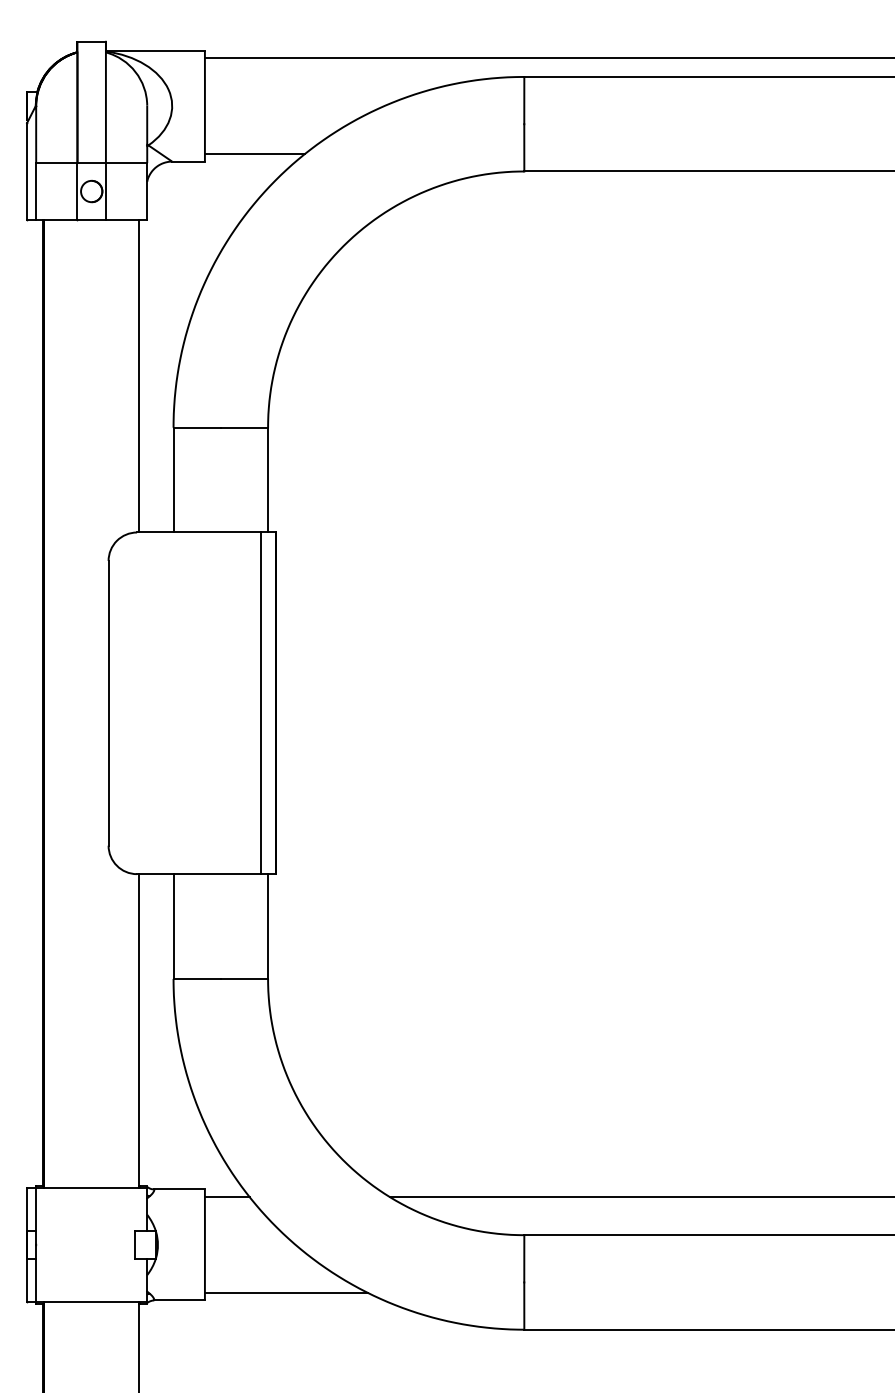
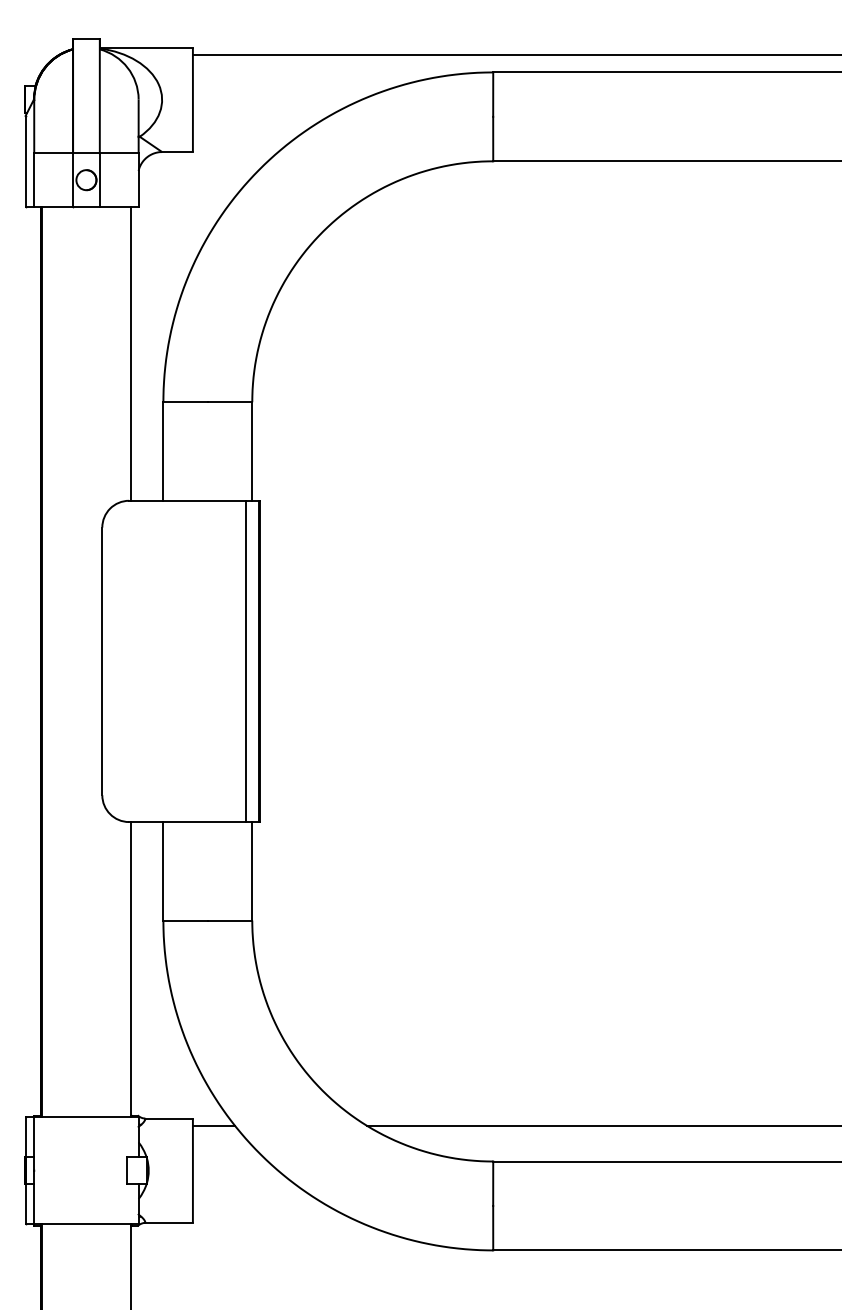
line: (254, 153) -> (239, 144), removed
line: (285, 1292) -> (268, 1215), removed

